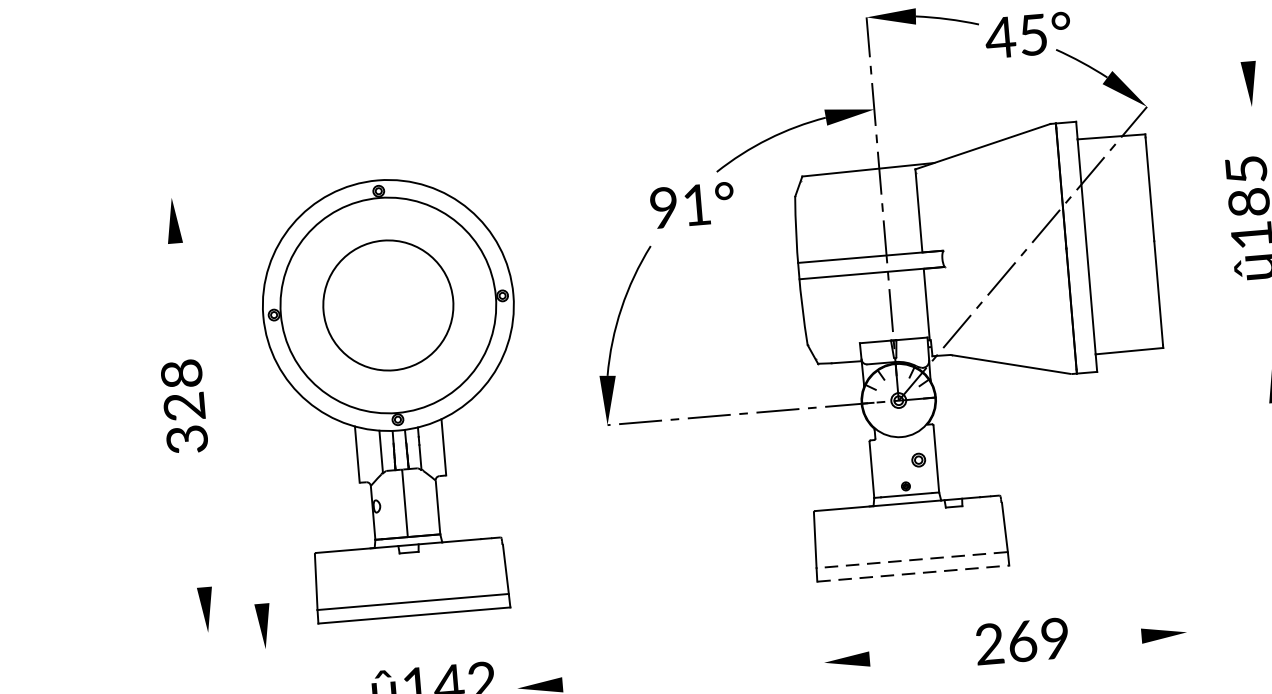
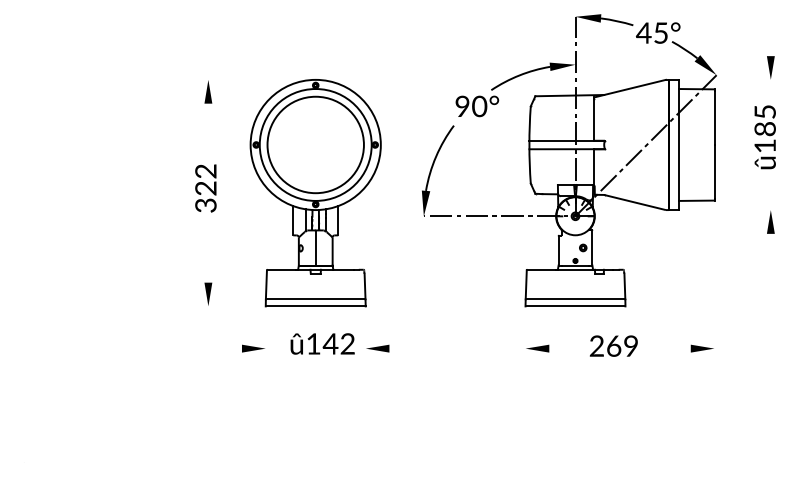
text: (696, 205) -> (479, 106), 91° -> 90°
circle: (387, 304) -> (315, 144), size x1.43
text: (182, 374) -> (206, 171), 328 -> 322
line: (912, 560) -> (575, 299), dashed -> solid
line: (913, 573) -> (575, 306), dashed -> solid
part: (263, 624) -> (237, 304), removed
text: (1021, 640) -> (613, 345), moved

